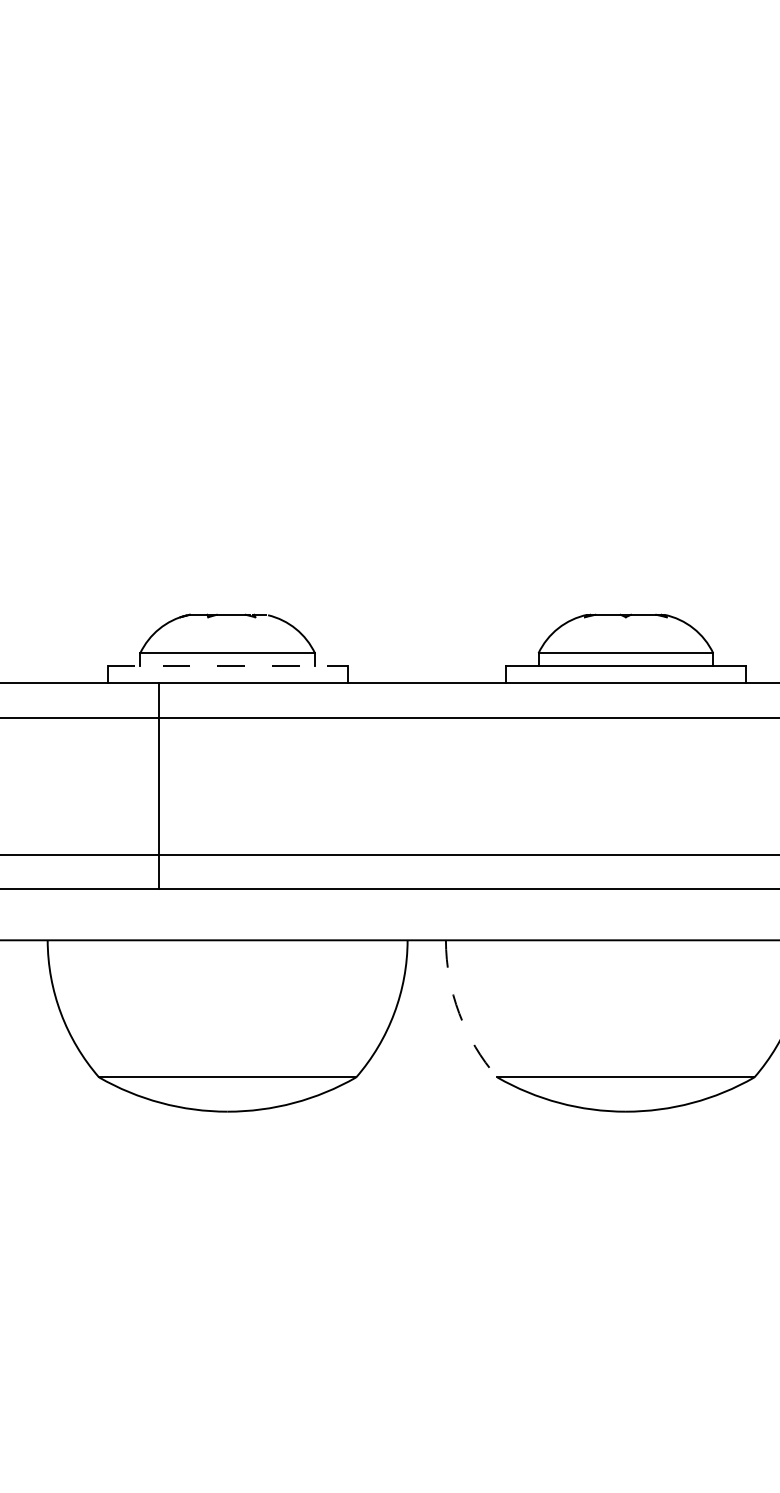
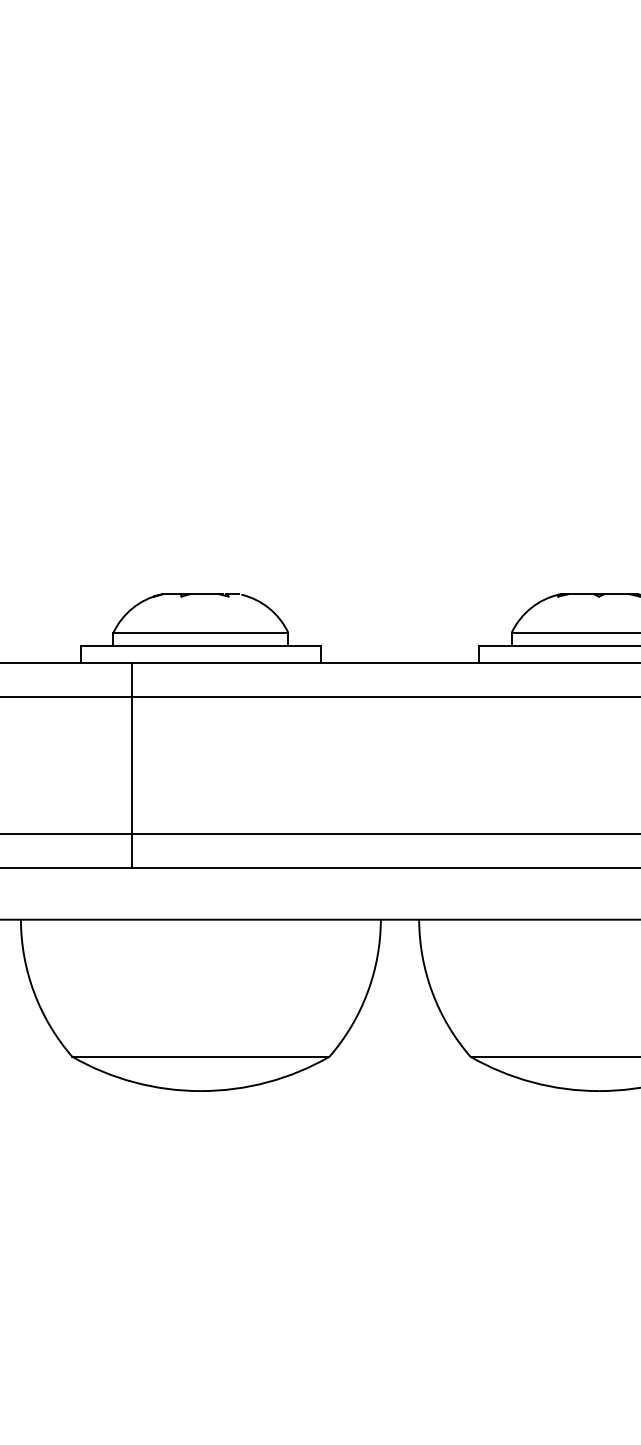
line: (227, 666) -> (200, 645), dashed -> solid
arc: (459, 1013) -> (432, 992), dashed -> solid

